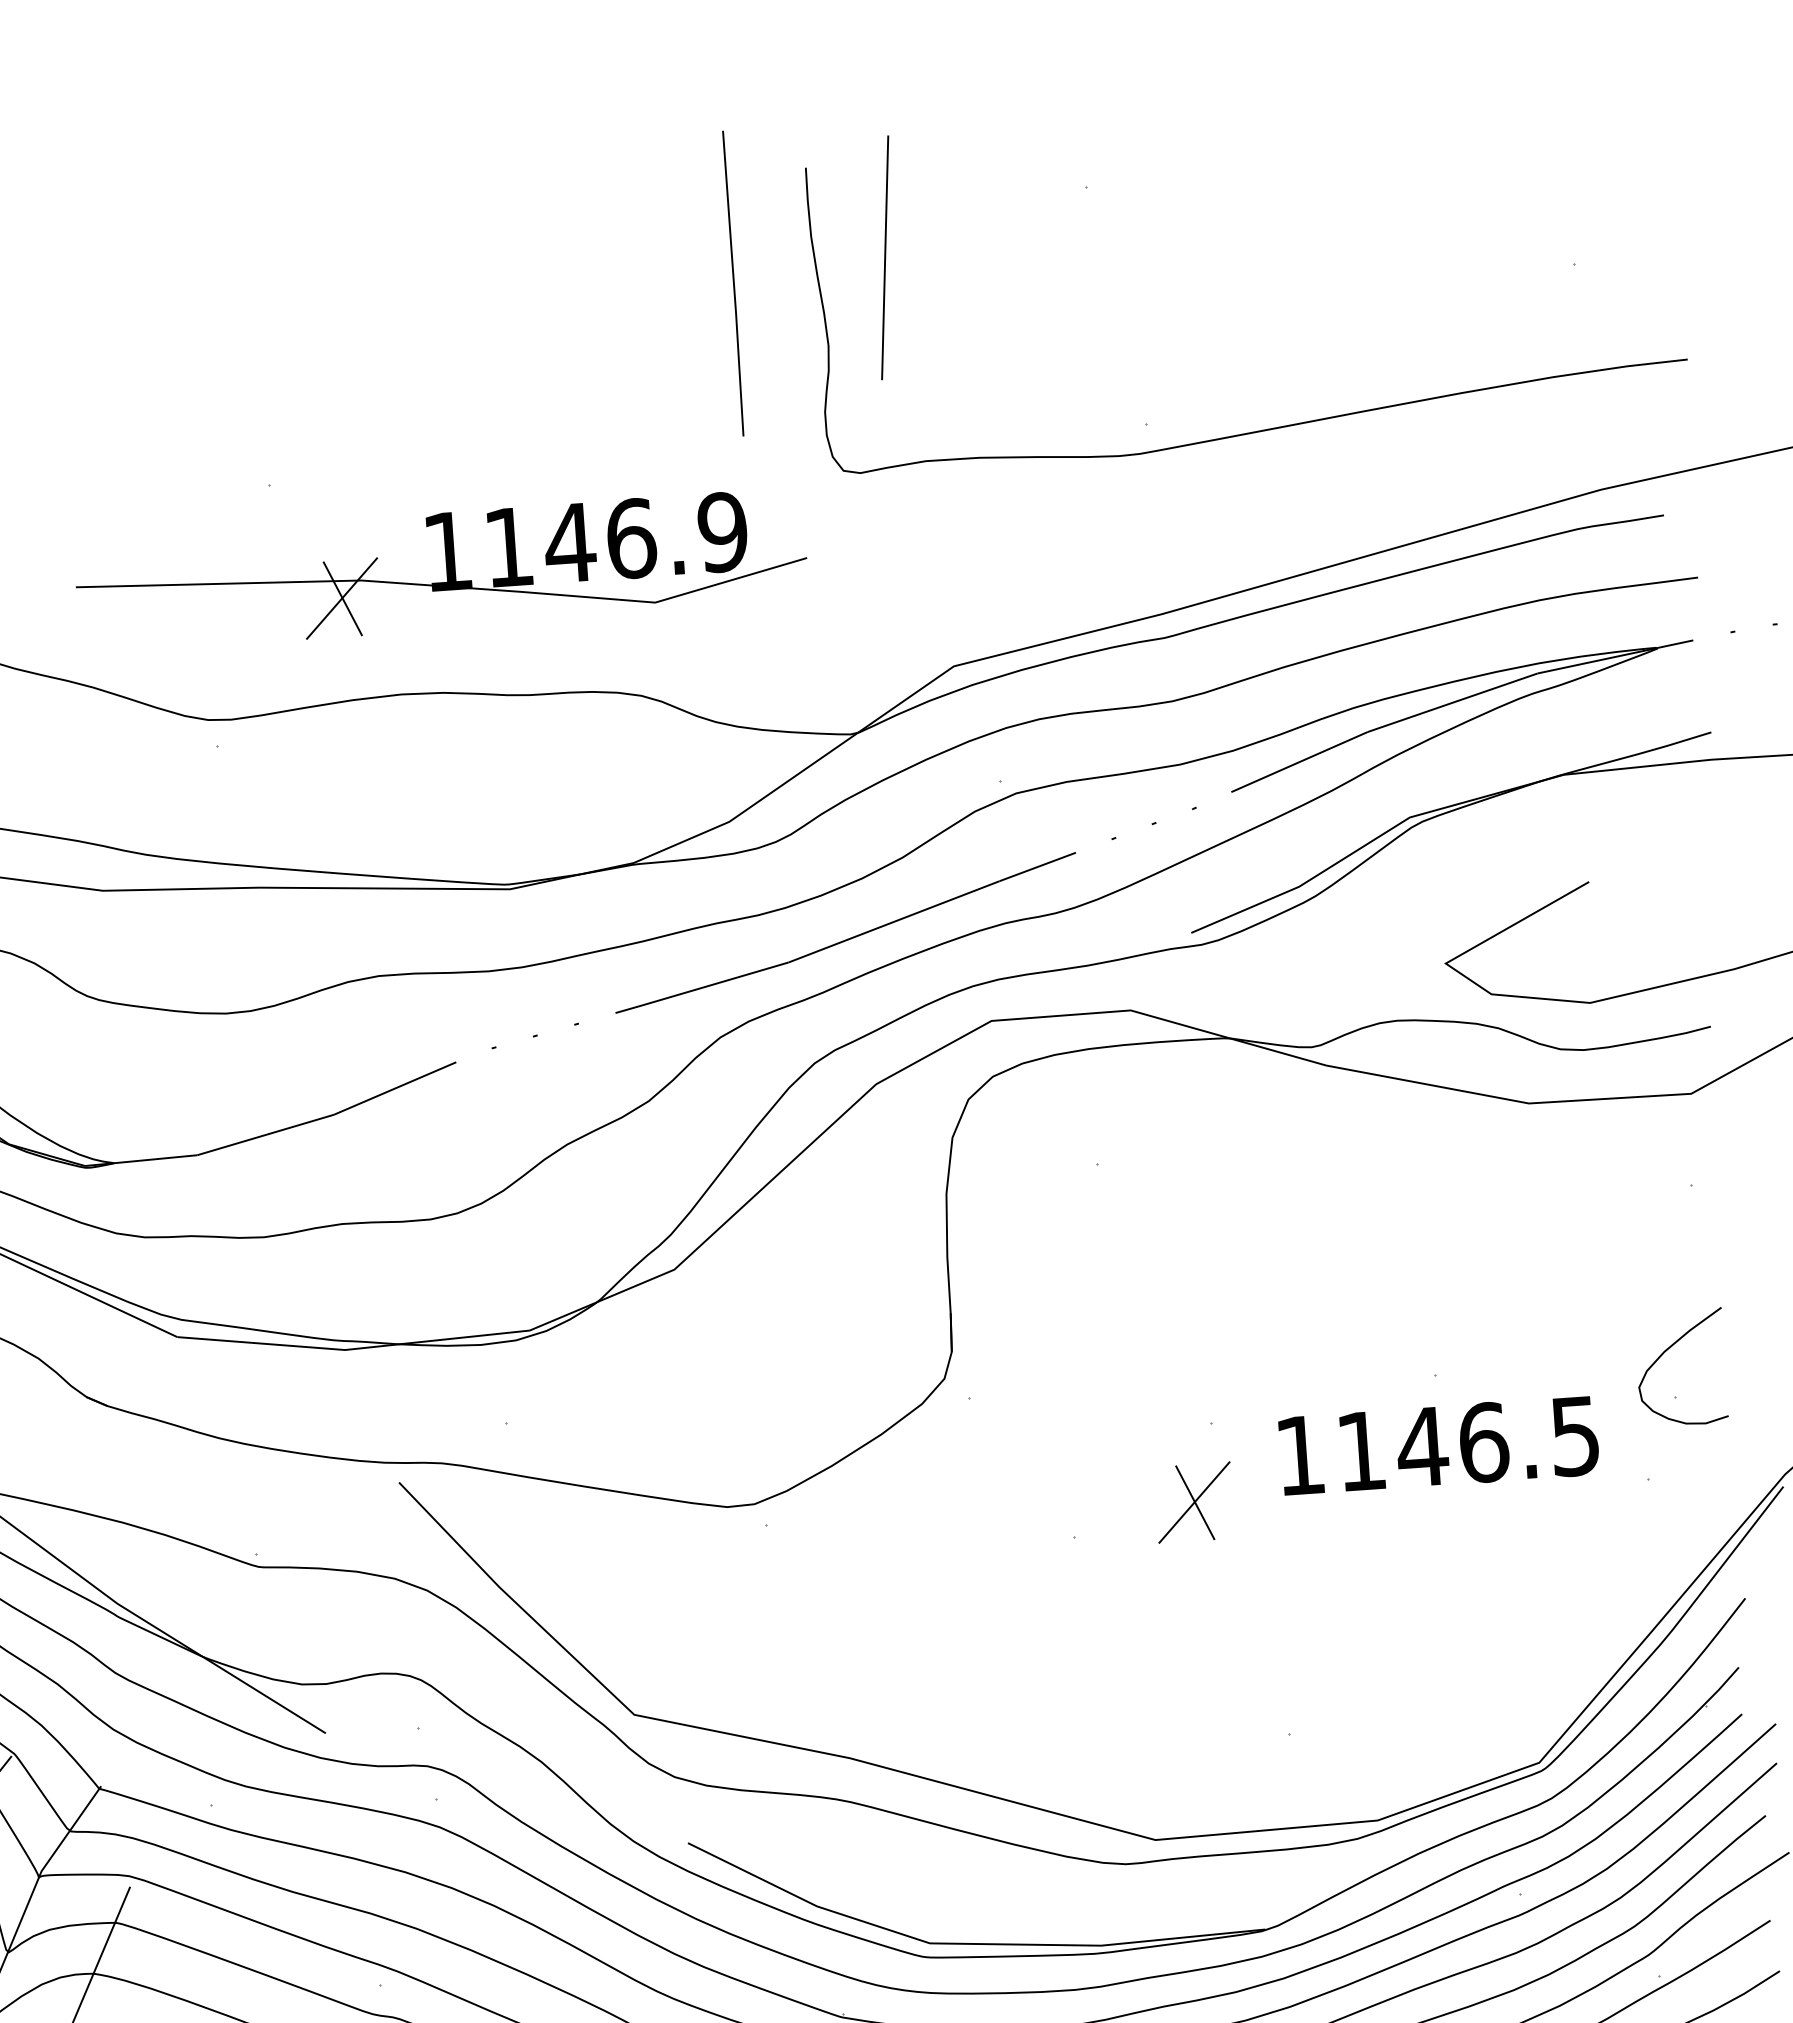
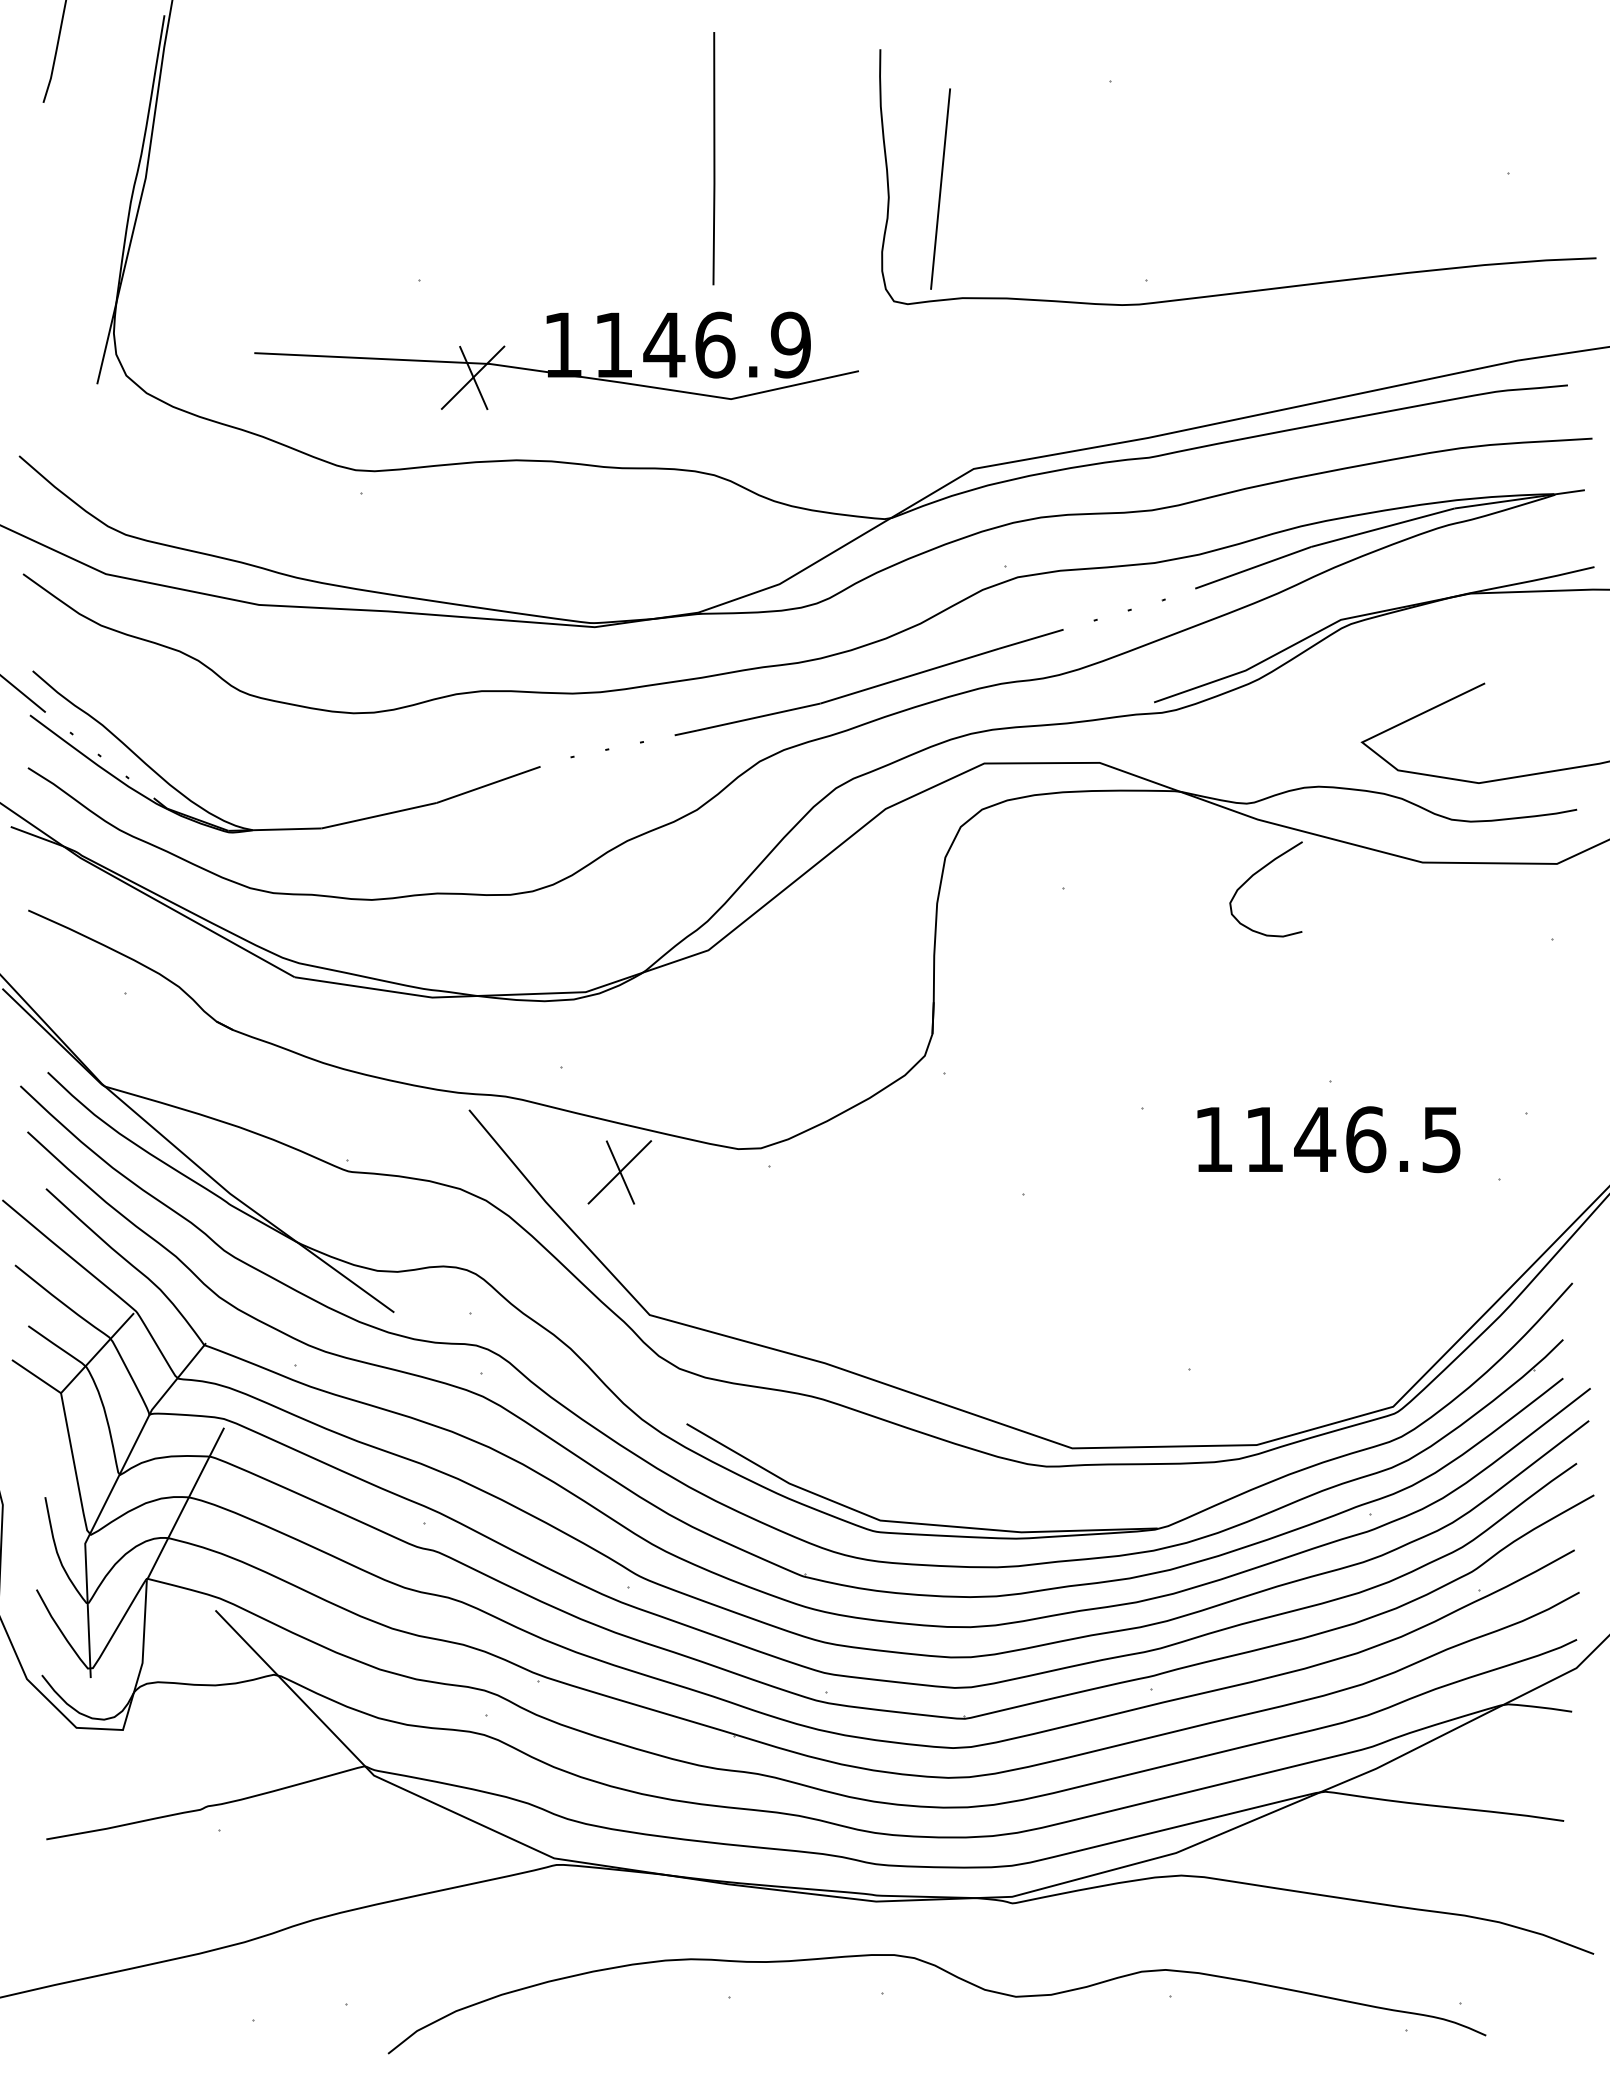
line: (885, 257) -> (940, 188), moved
line: (732, 283) -> (713, 158), moved
curve: (1665, 1353) -> (1253, 876), moved
part: (1194, 1502) -> (619, 1172), moved

